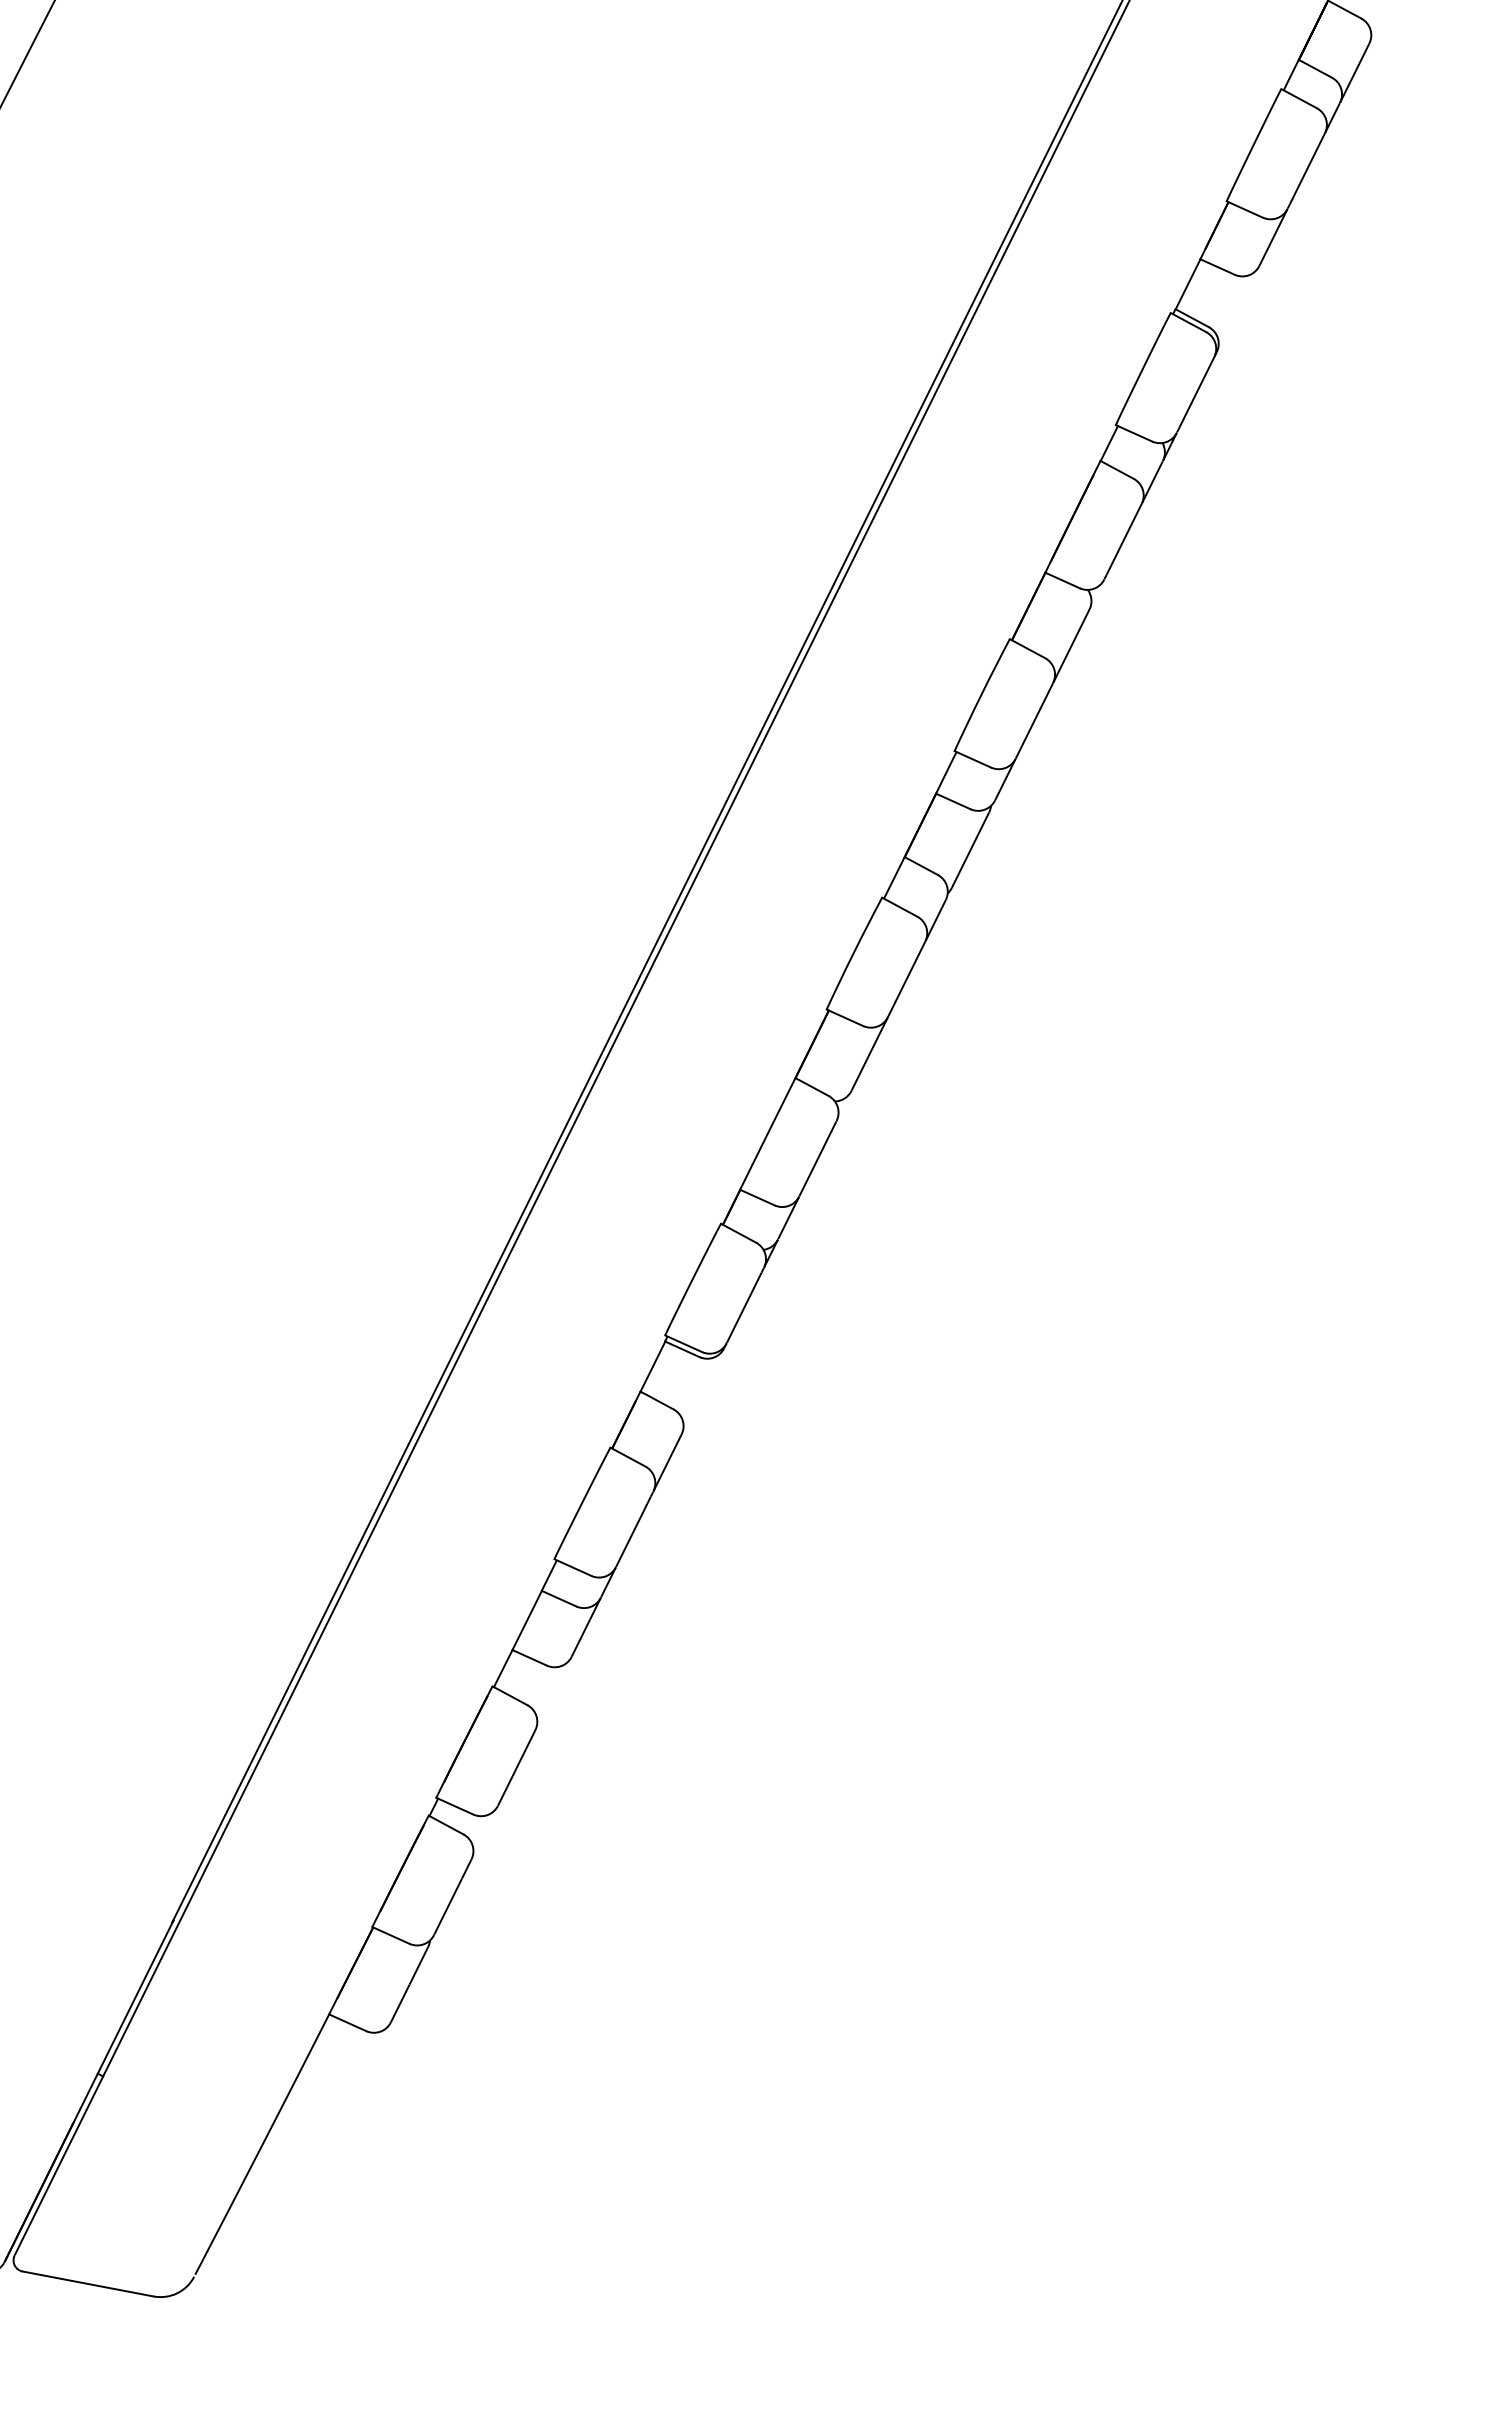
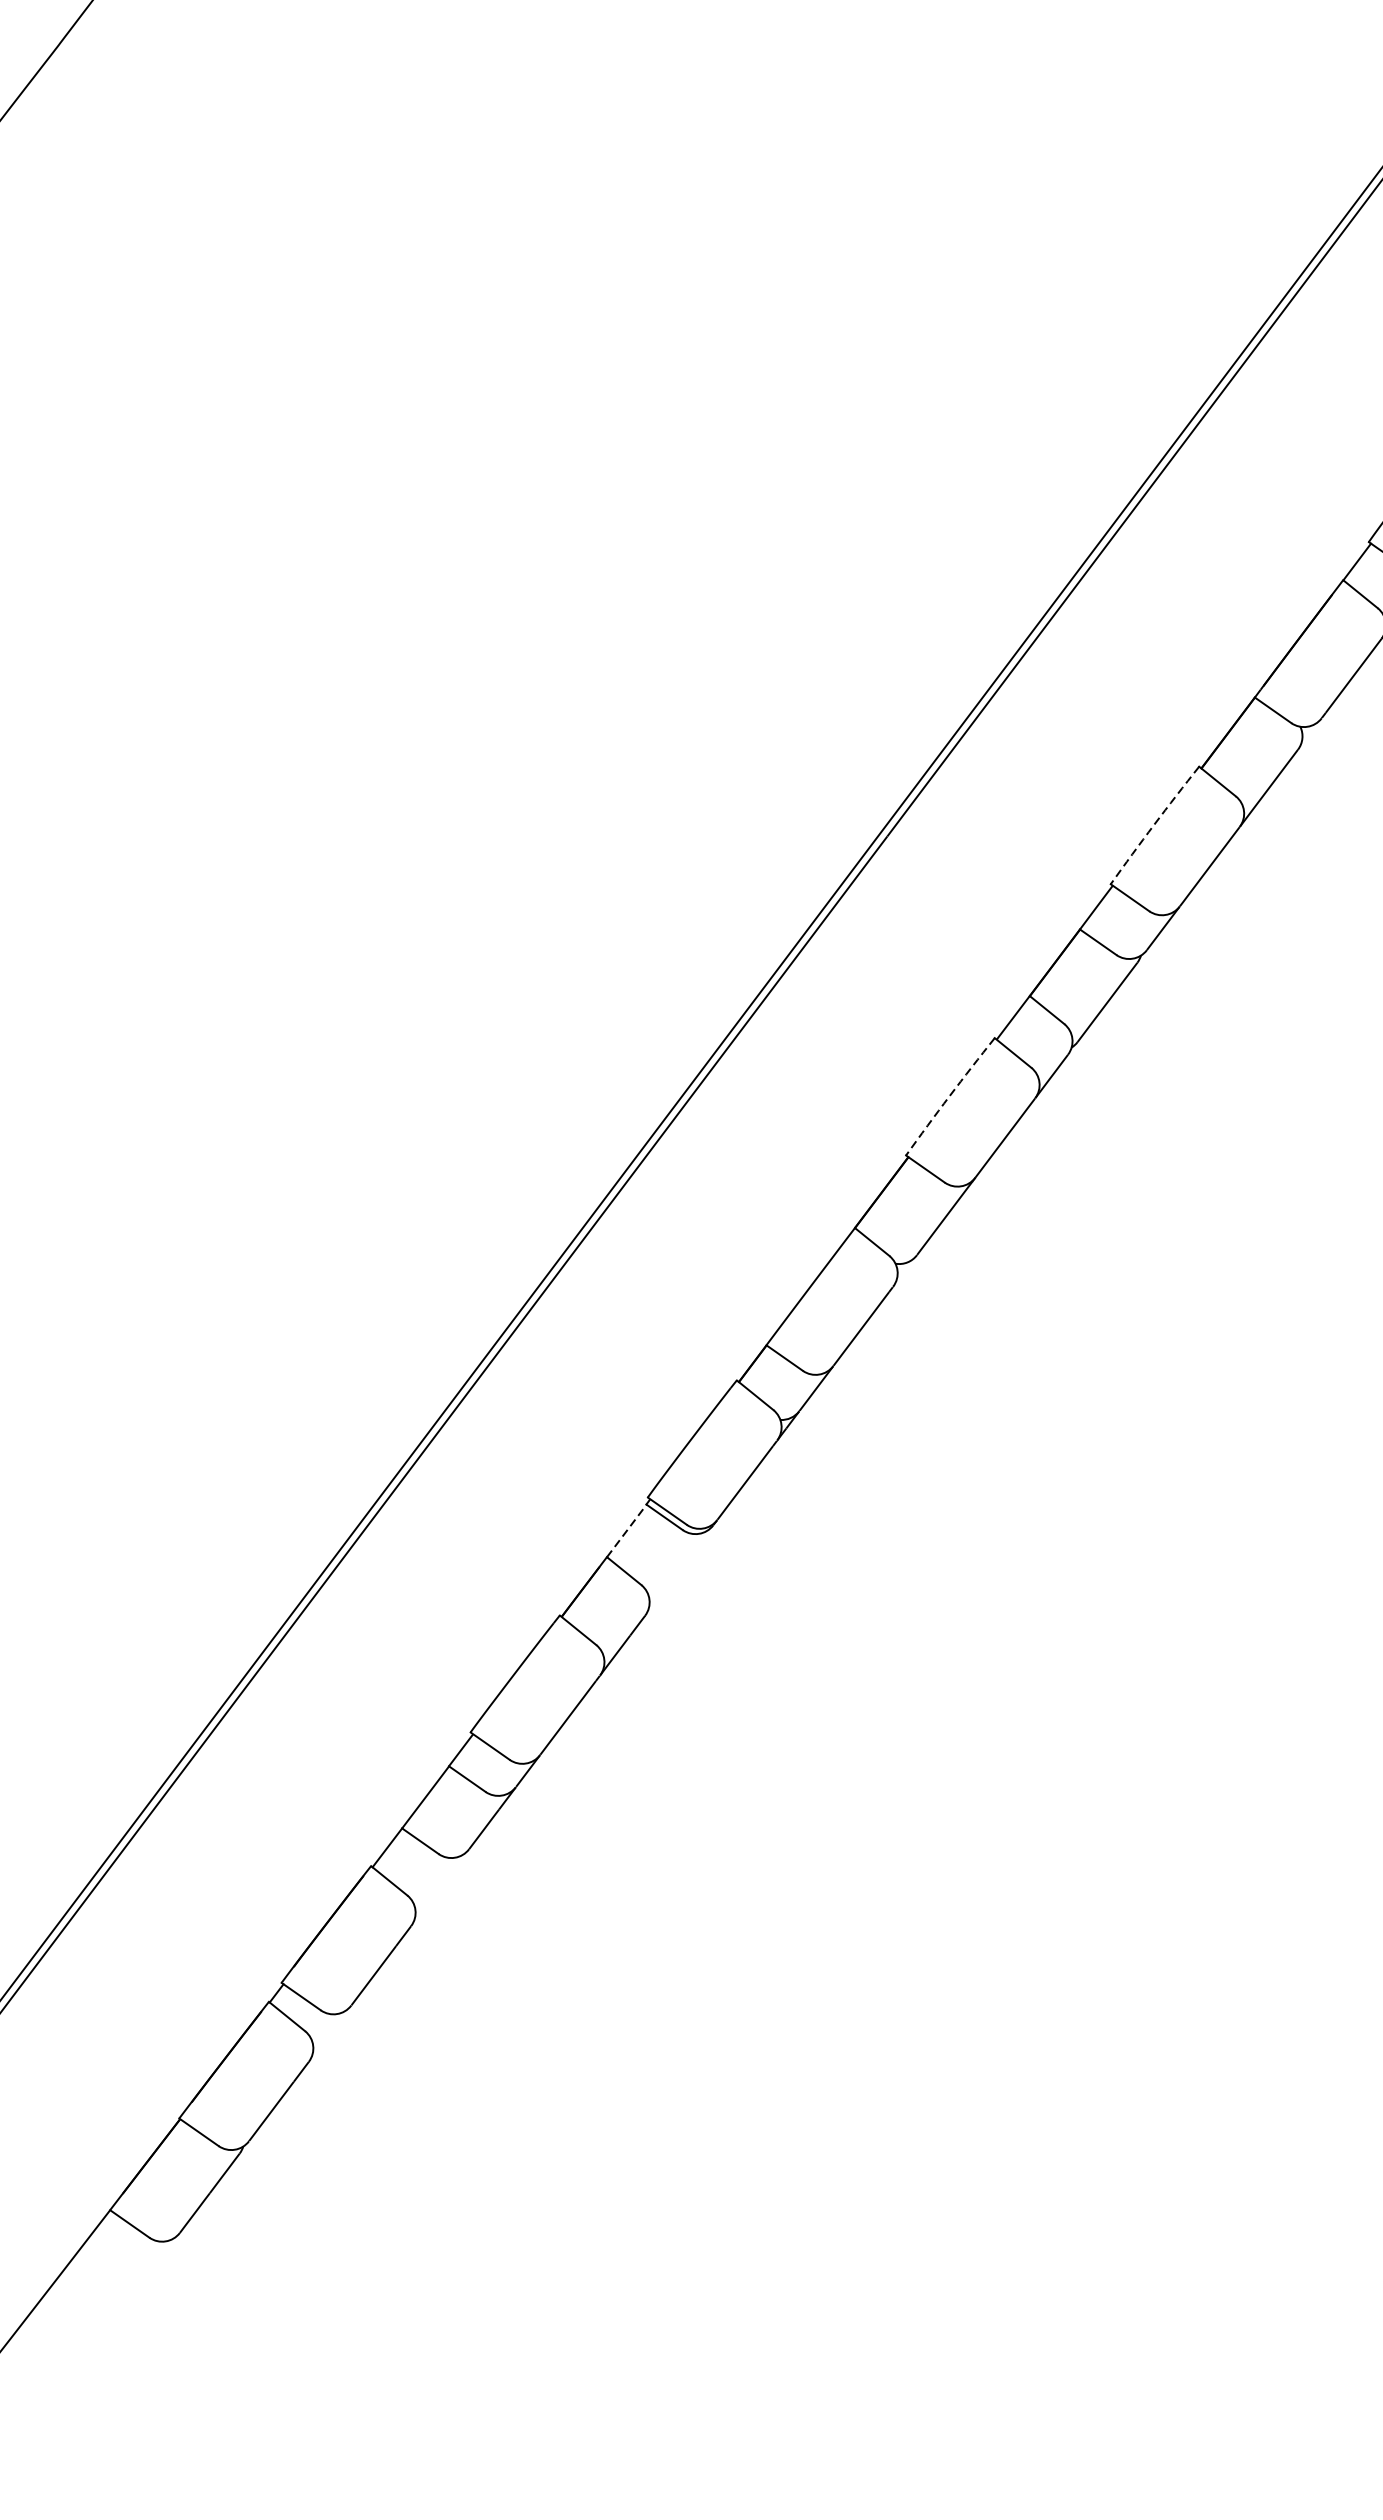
arc: (981, 694) -> (1154, 824), solid -> dashed
arc: (853, 953) -> (949, 1096), solid -> dashed
line: (652, 1366) -> (626, 1530), solid -> dashed

